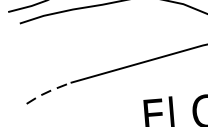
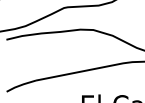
line: (47, 92) -> (20, 85), dashed -> solid

